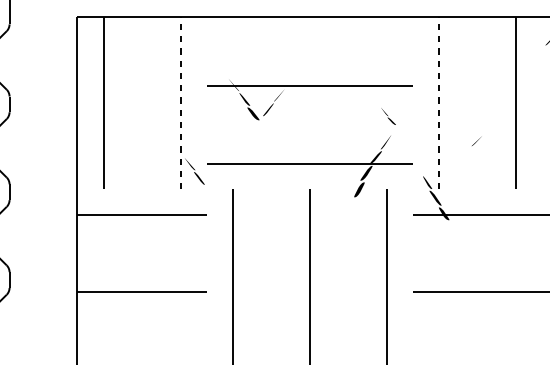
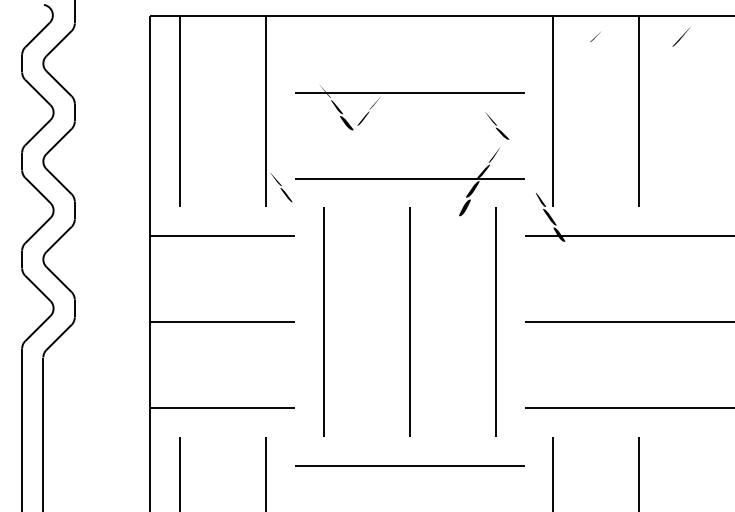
line: (181, 103) -> (266, 111), dashed -> solid
line: (438, 103) -> (553, 111), dashed -> solid
part: (388, 115) -> (497, 125), size x1.43
line: (476, 141) -> (595, 37), moved

